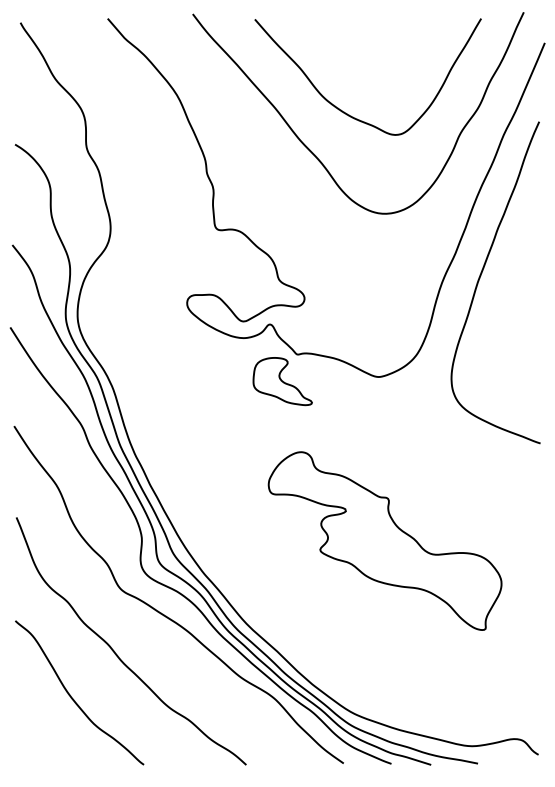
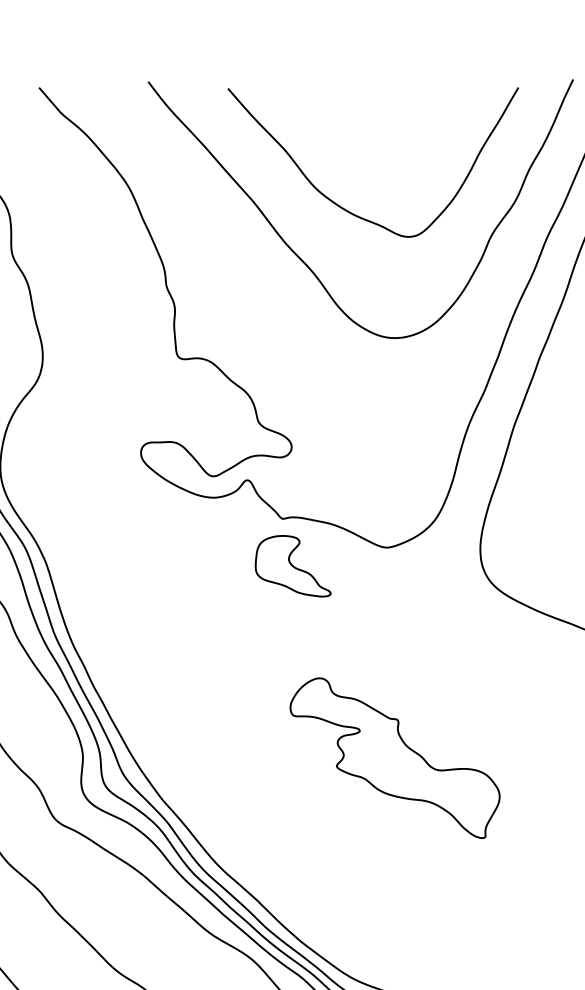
part: (282, 381) -> (292, 566), moved
part: (384, 540) -> (394, 757), size x0.7

